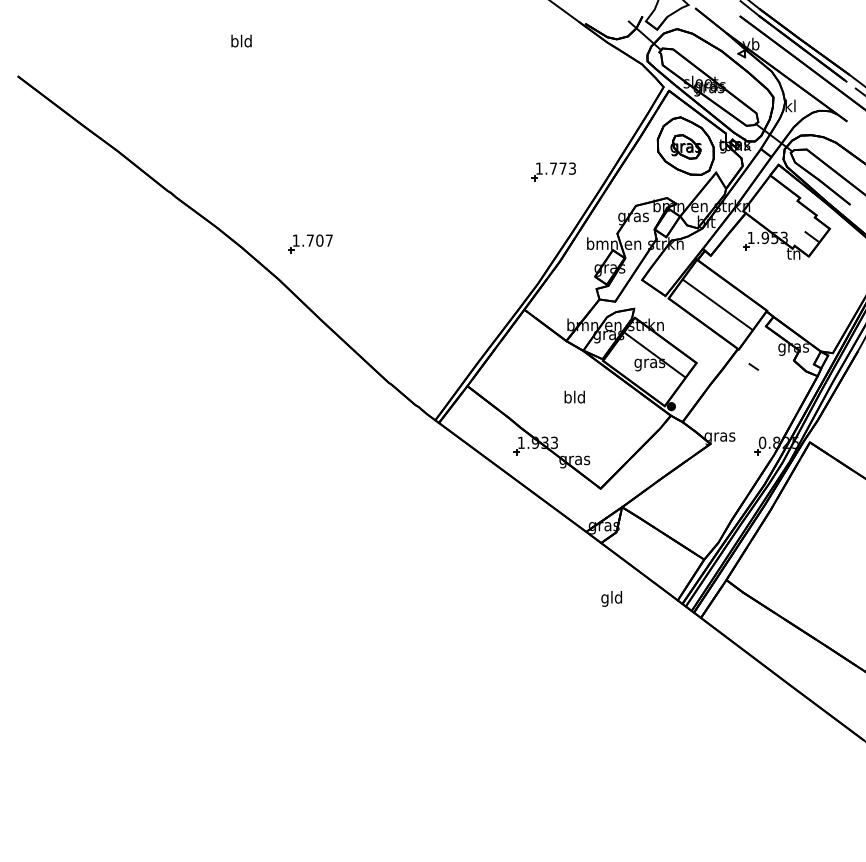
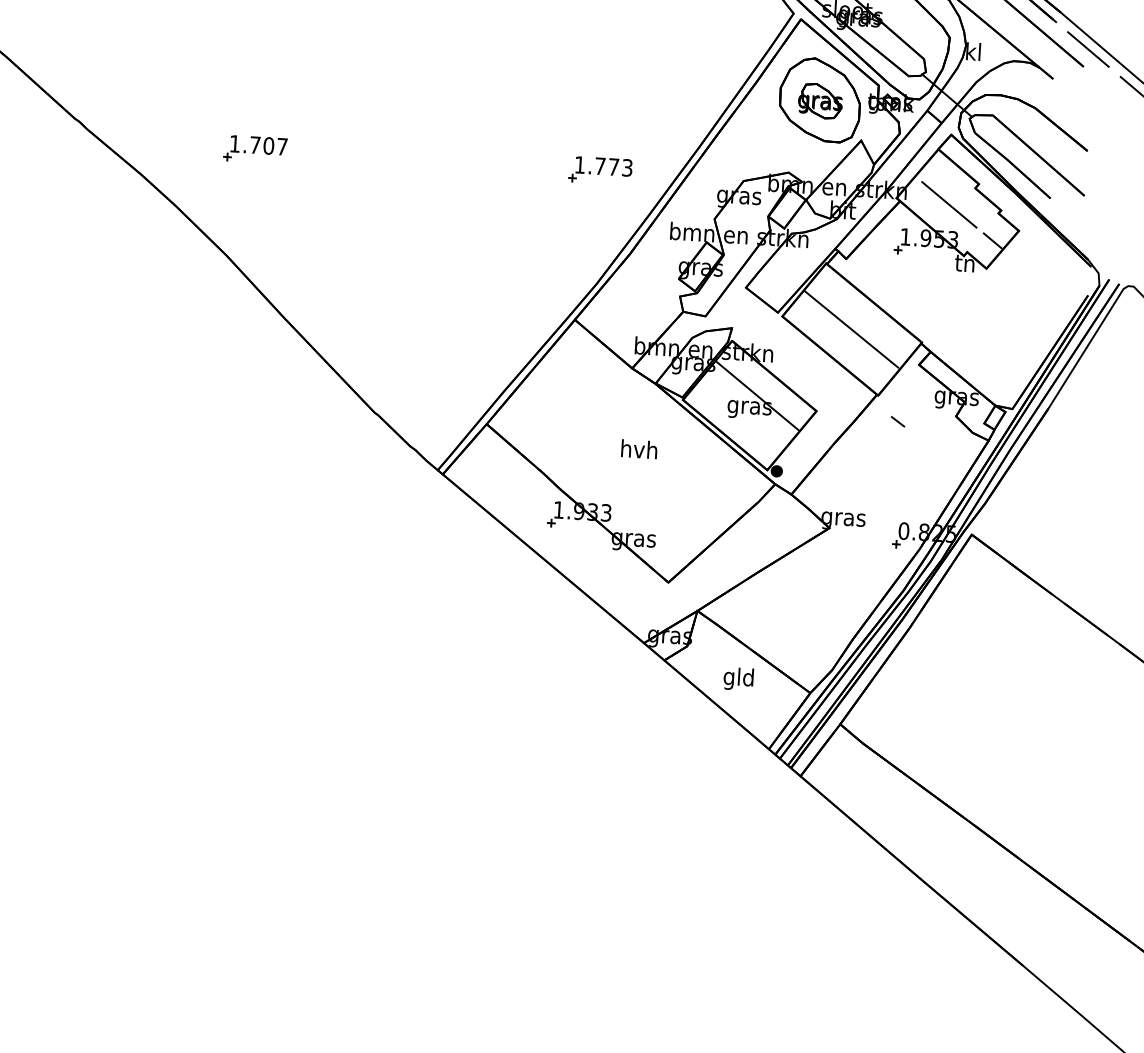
part: (553, 171) -> (600, 170), moved
line: (780, 213) -> (949, 204), added
part: (310, 243) -> (255, 149), moved
text: (574, 396) -> (639, 448), bld -> hvh
text: (611, 598) -> (738, 678), moved

